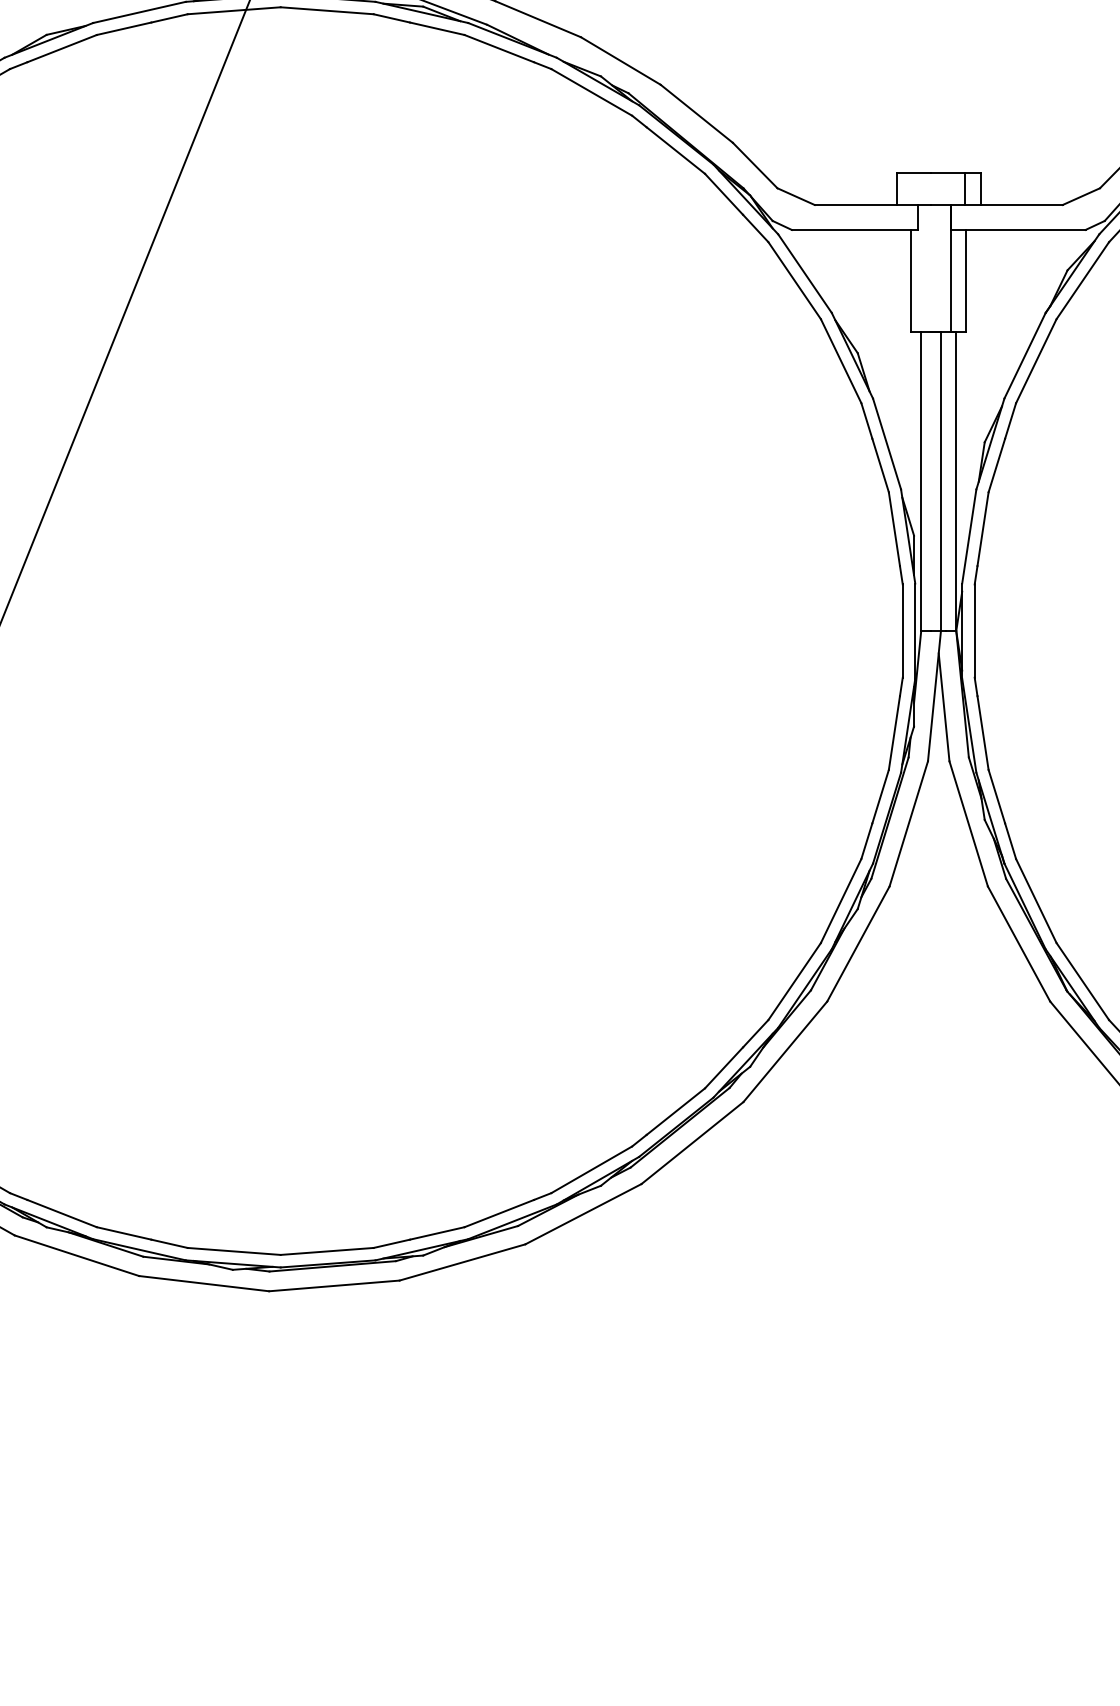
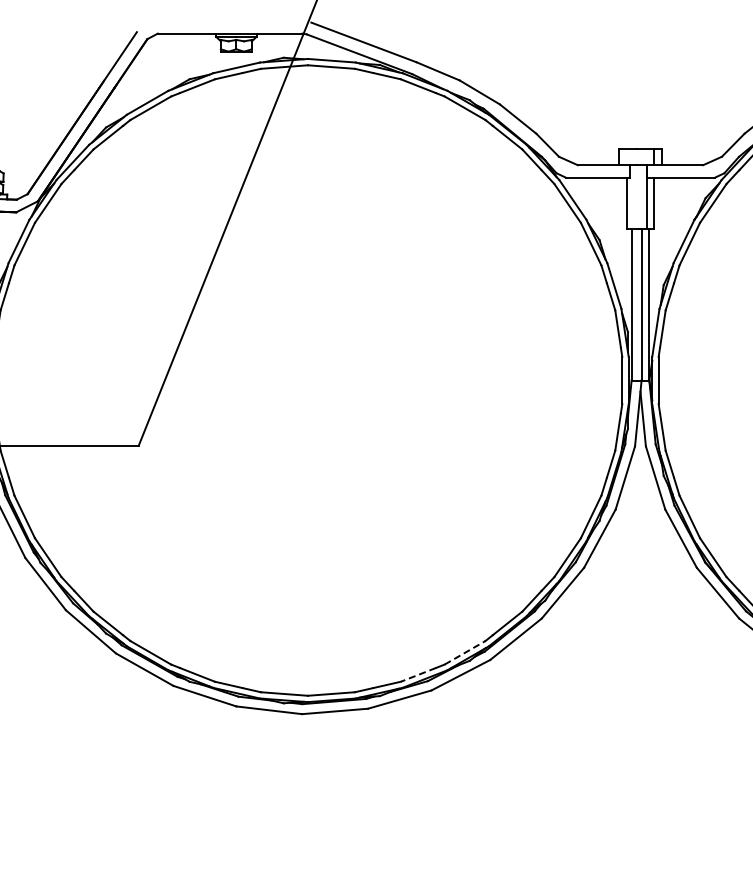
line: (592, 1169) -> (465, 652), solid -> dashed
line: (499, 1212) -> (418, 674), solid -> dashed

